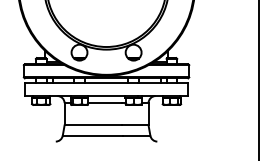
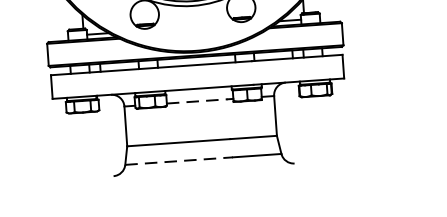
line: (105, 103) -> (197, 102), solid -> dashed
line: (93, 135) -> (180, 160), solid -> dashed

